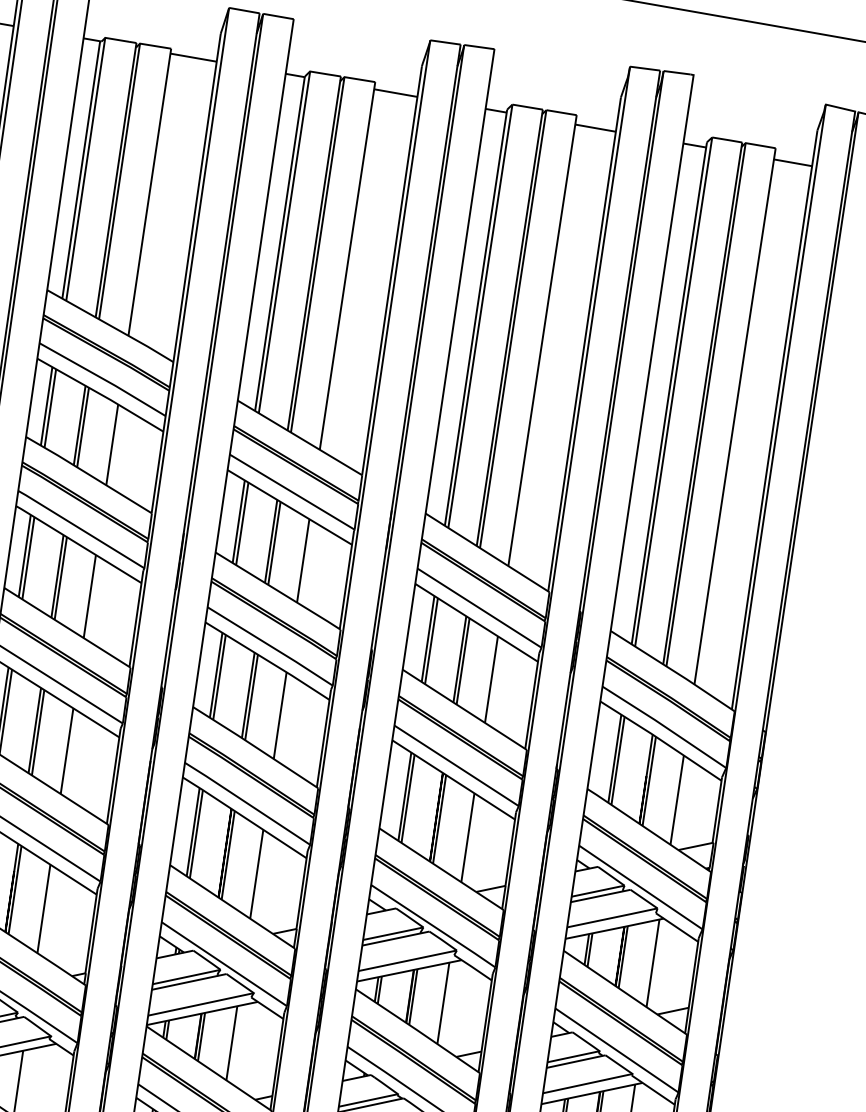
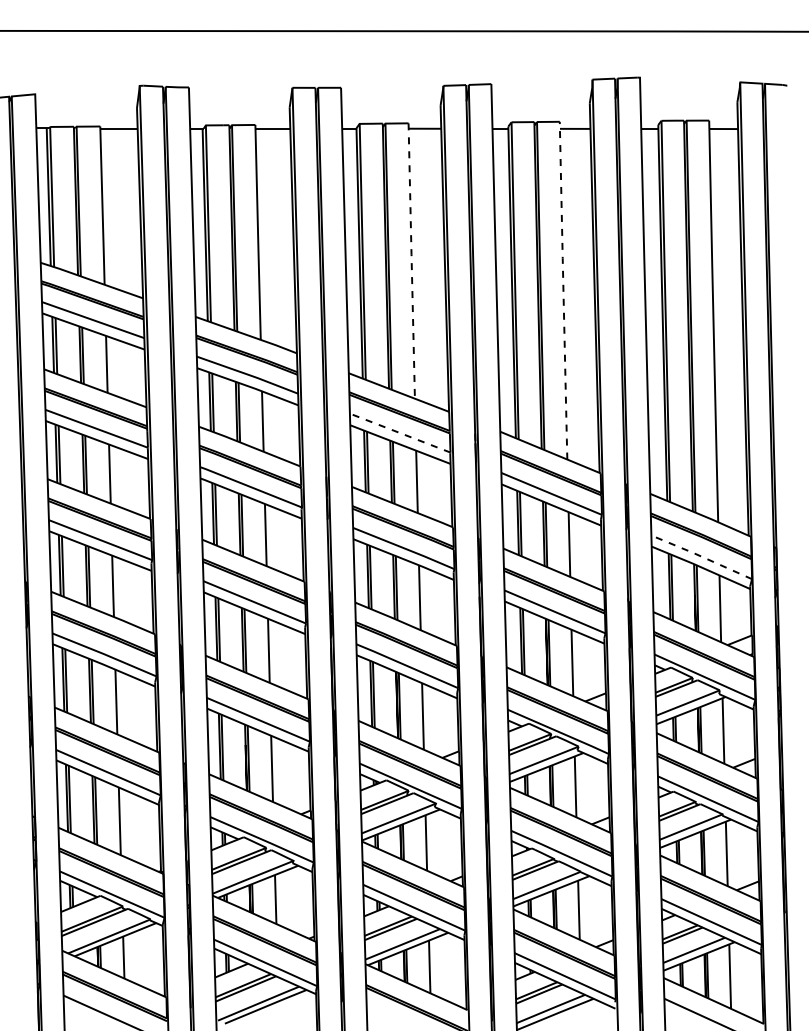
line: (347, 266) -> (411, 261), solid -> dashed
line: (542, 340) -> (563, 290), solid -> dashed
line: (292, 492) -> (400, 433), solid -> dashed
line: (664, 726) -> (701, 556), solid -> dashed

